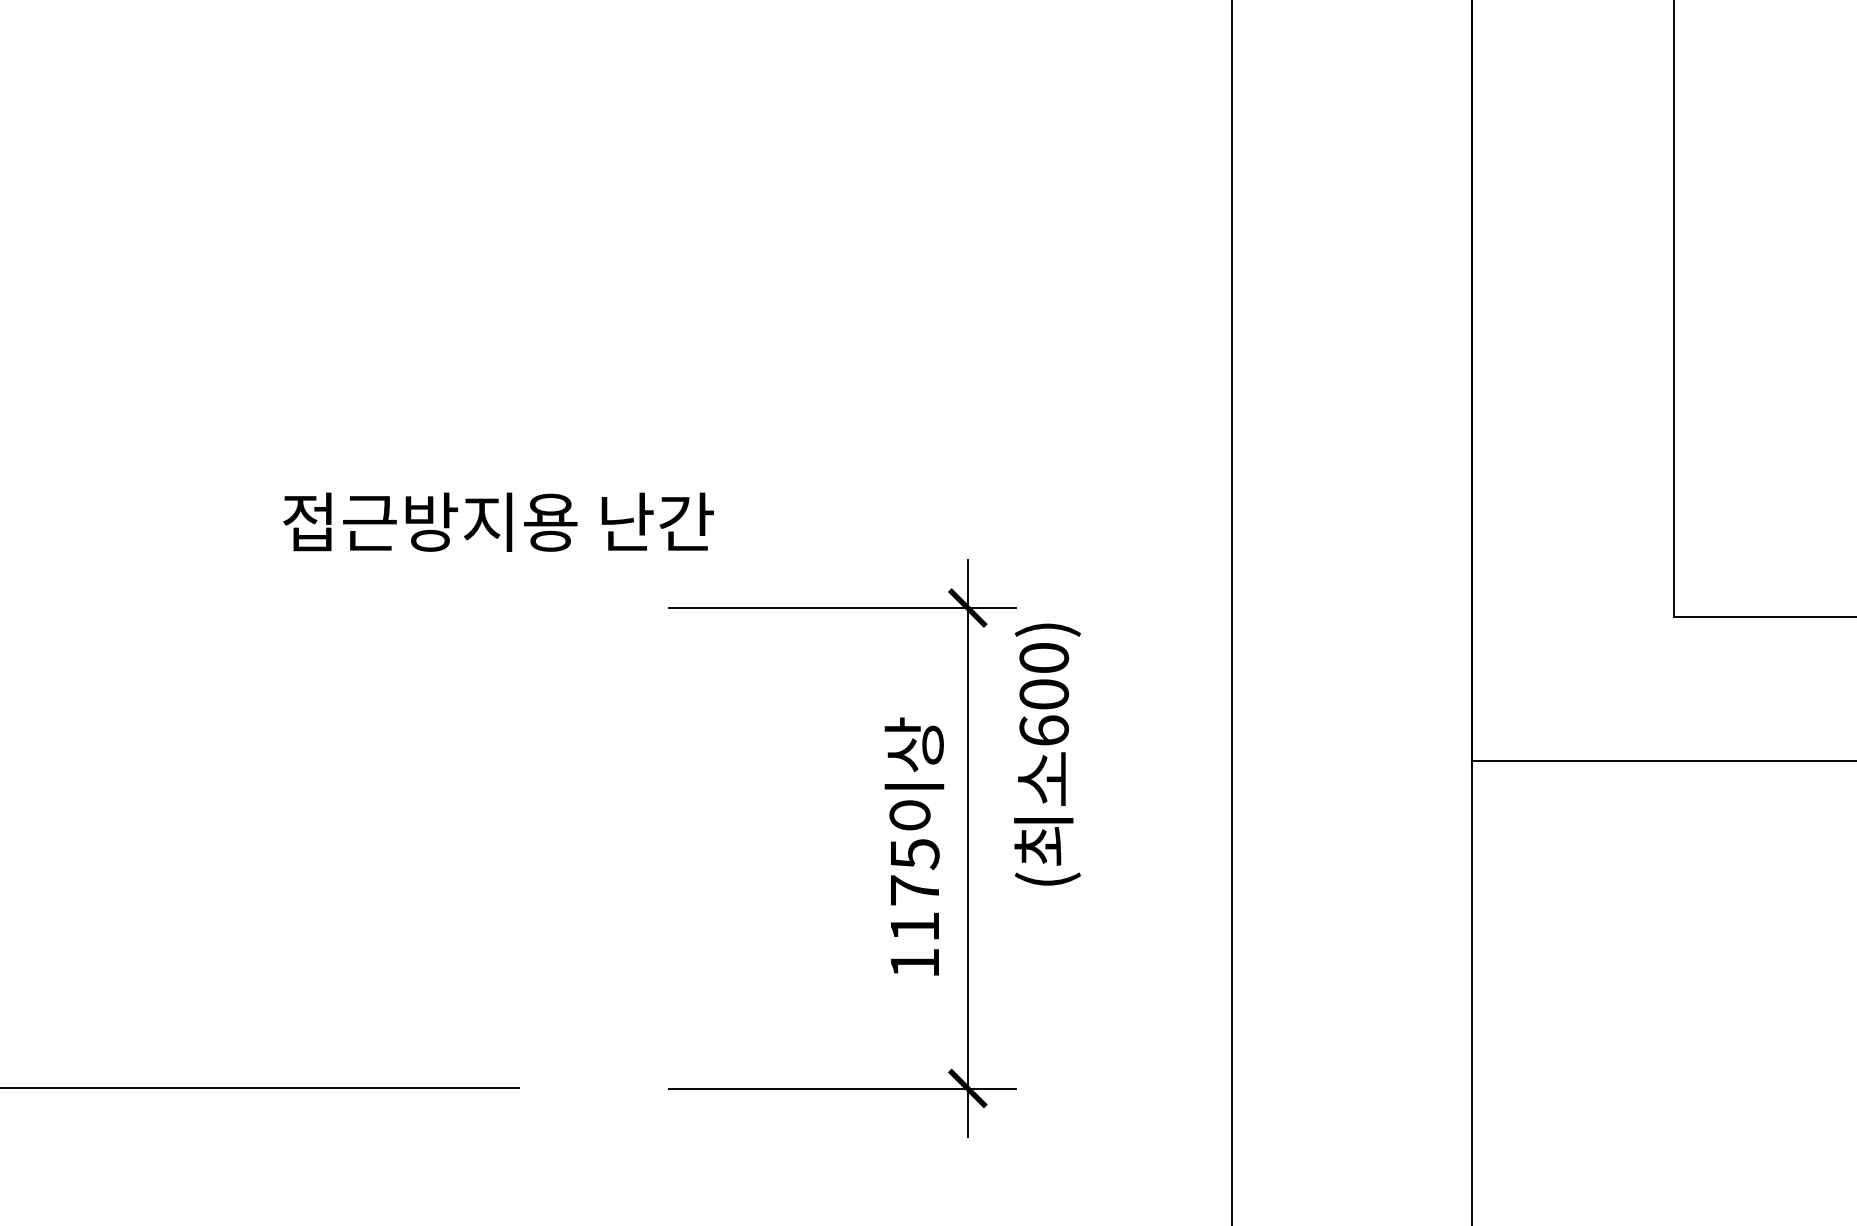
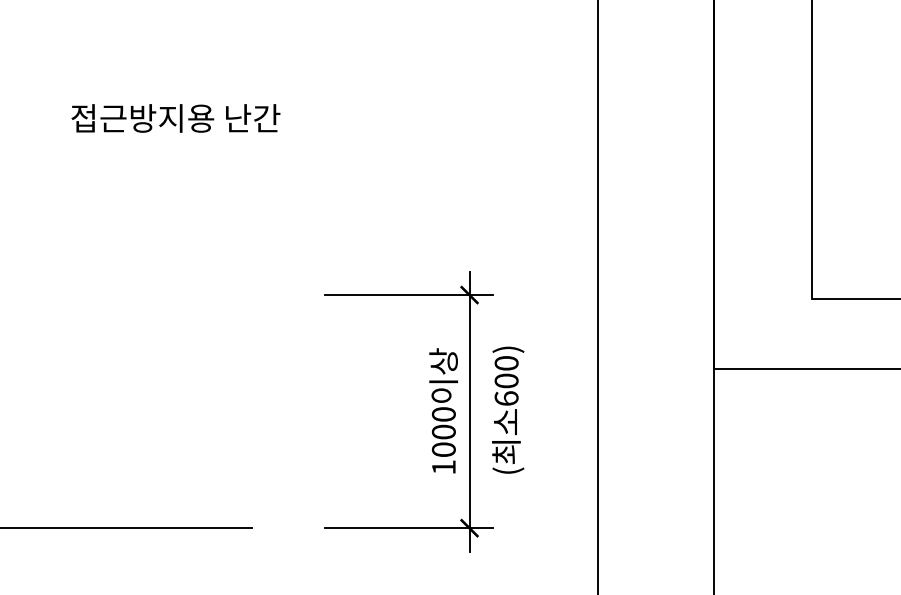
text: (497, 522) -> (175, 118), moved
text: (1048, 753) -> (508, 409), moved
text: (914, 889) -> (443, 431), 1175 -> 1000

